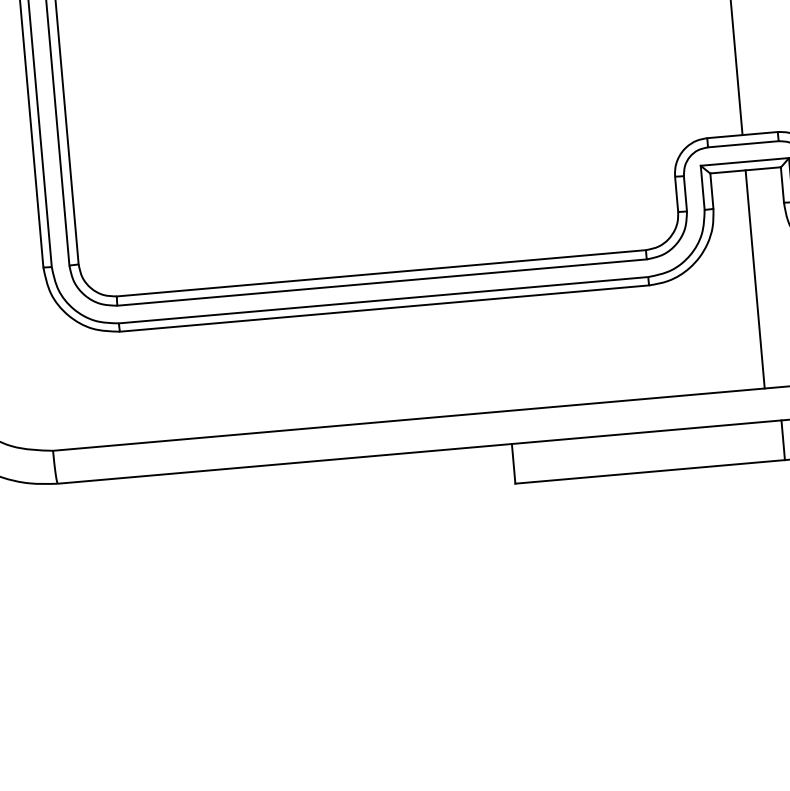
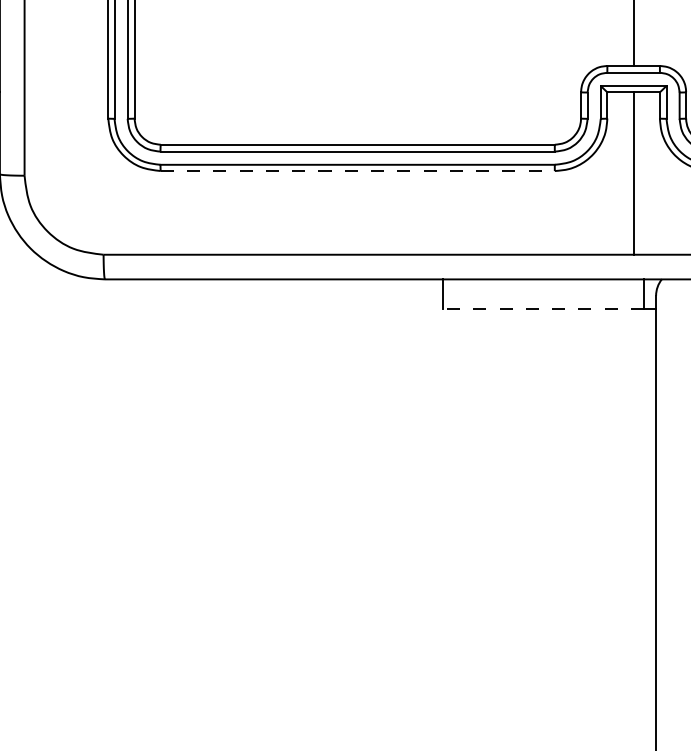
line: (385, 309) -> (358, 171), solid -> dashed
line: (649, 471) -> (543, 308), solid -> dashed

